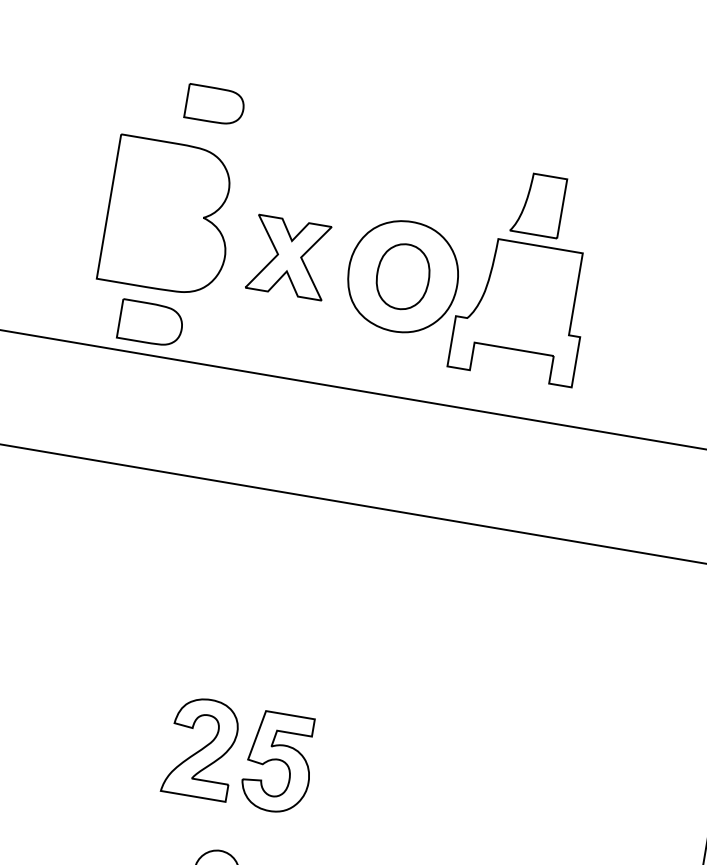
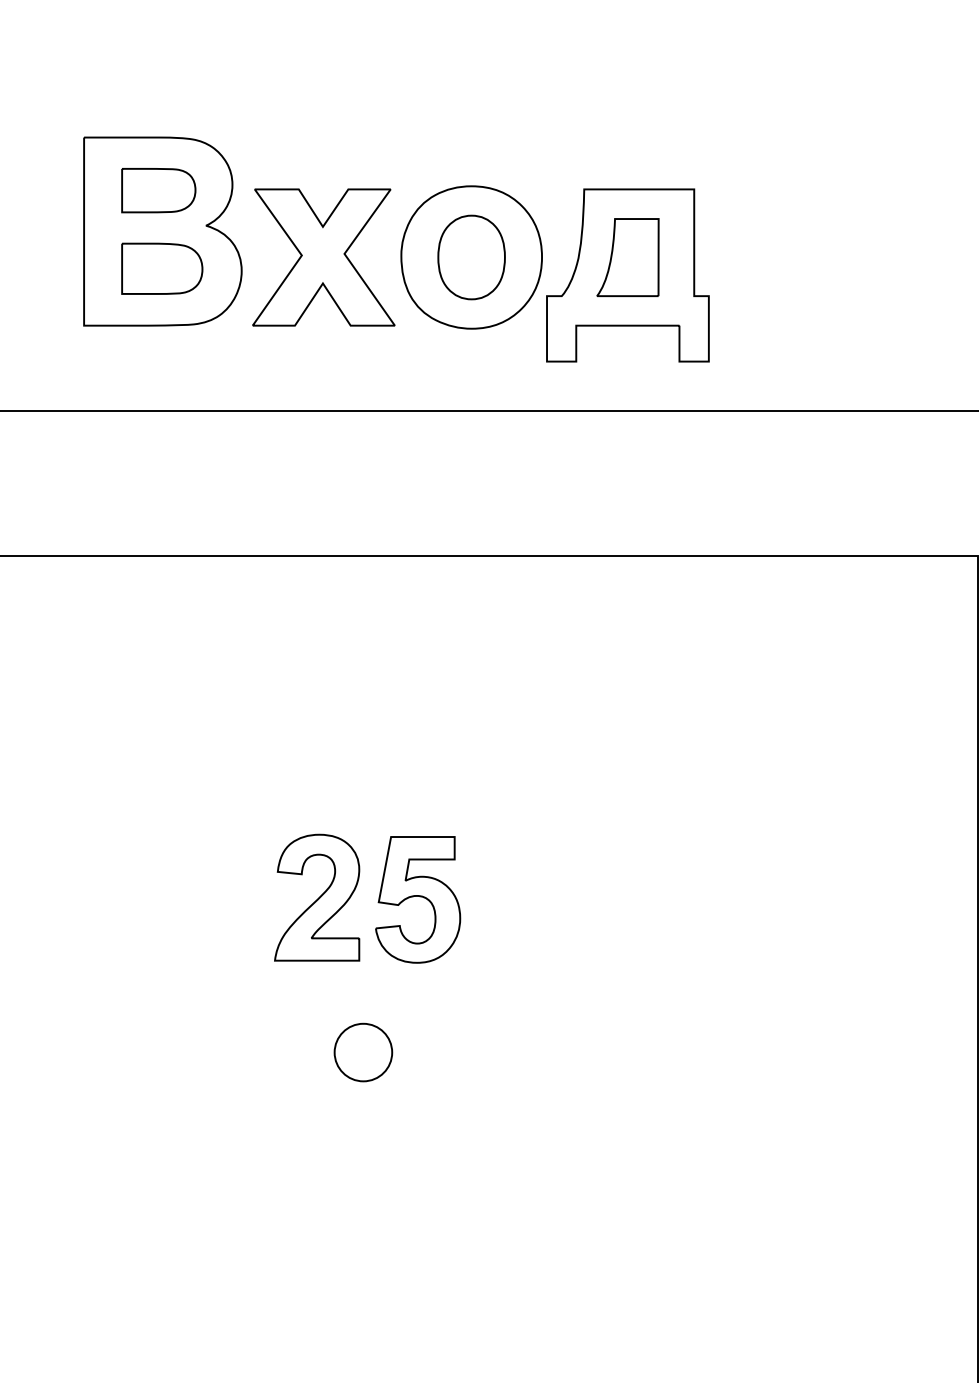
part: (214, 105) -> (158, 190), moved
part: (538, 204) -> (627, 257), moved
part: (289, 257) -> (323, 257), size x1.43
part: (151, 323) -> (162, 268), moved

